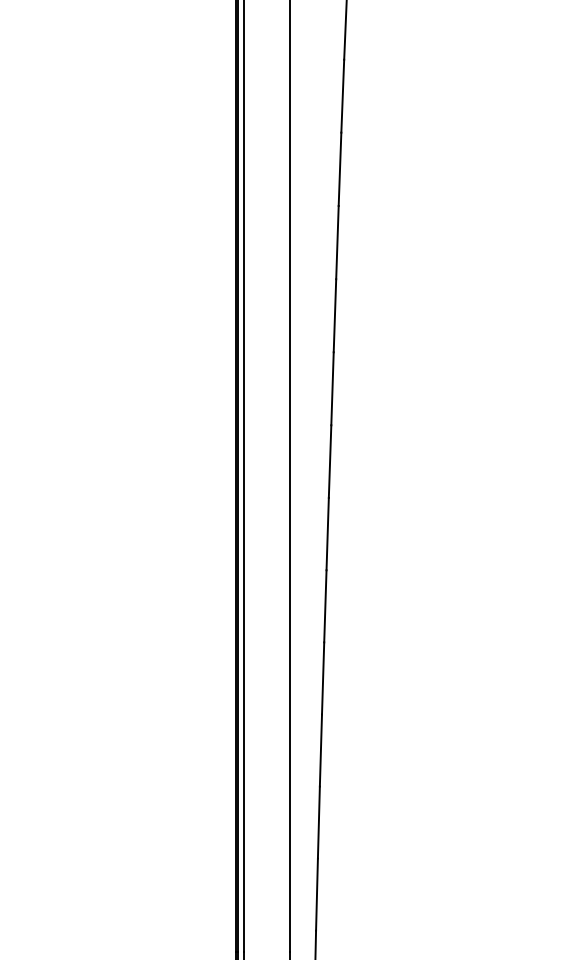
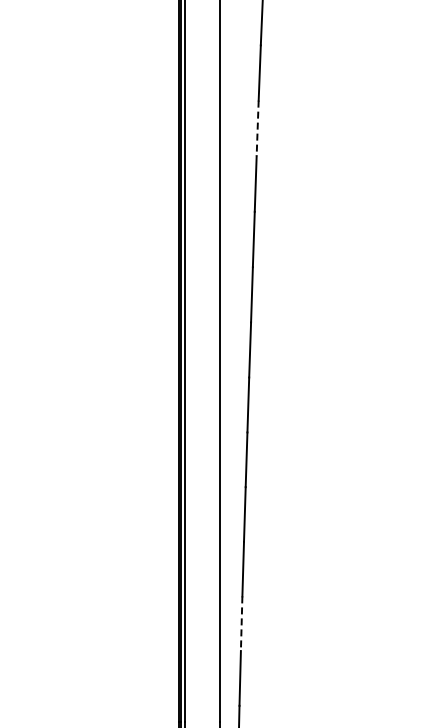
line: (339, 169) -> (257, 128), solid -> dashed
line: (318, 823) -> (241, 624), solid -> dashed

